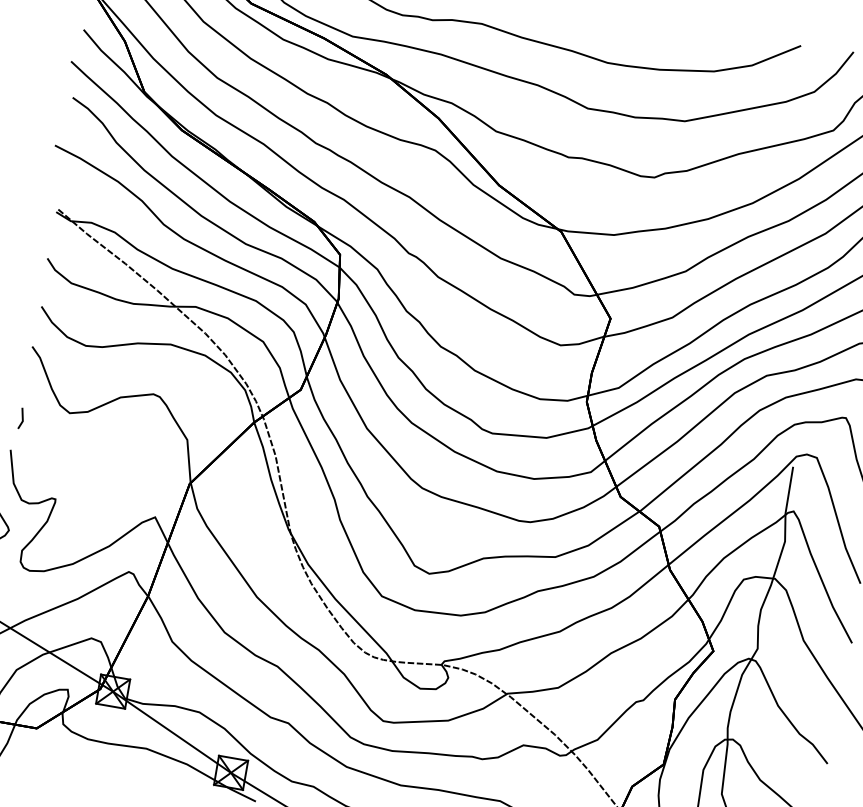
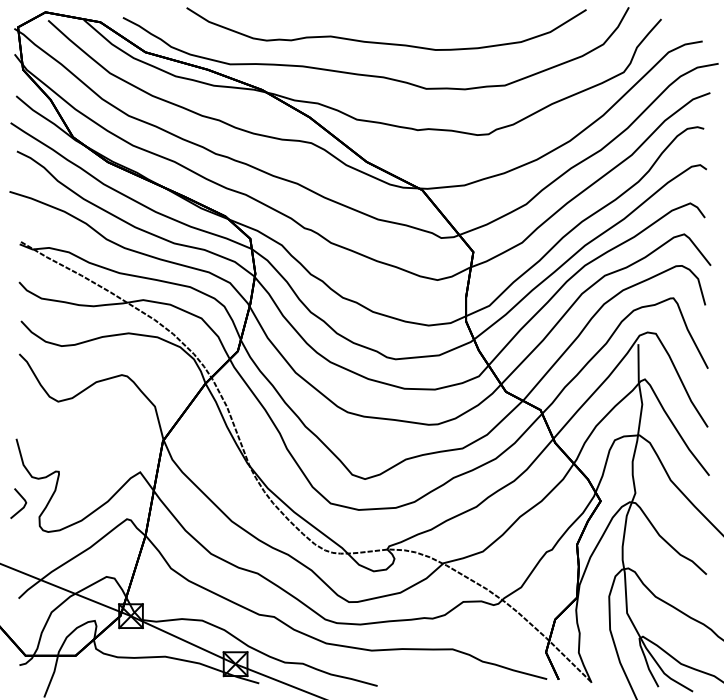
line: (21, 418) -> (20, 412), removed

